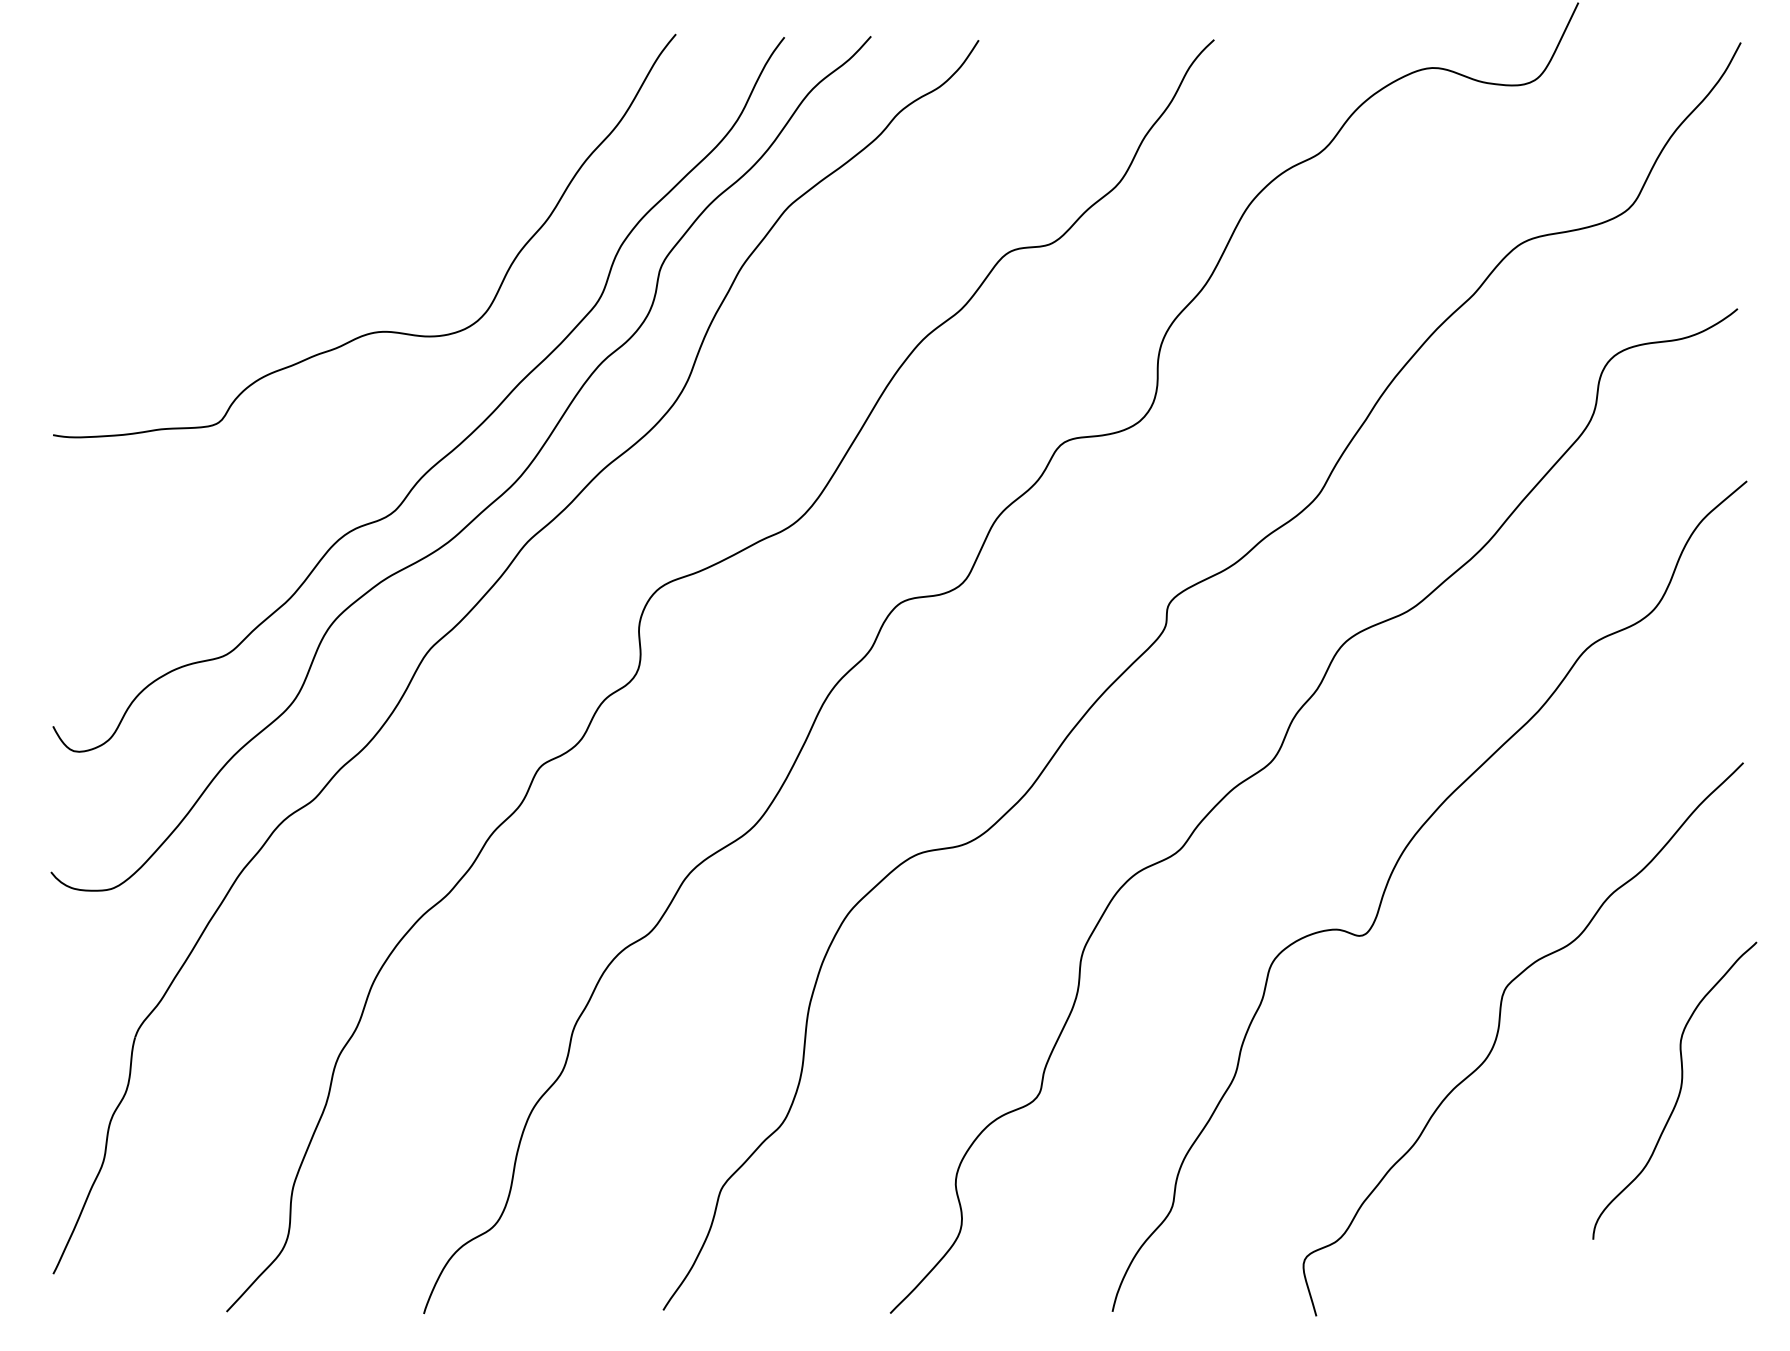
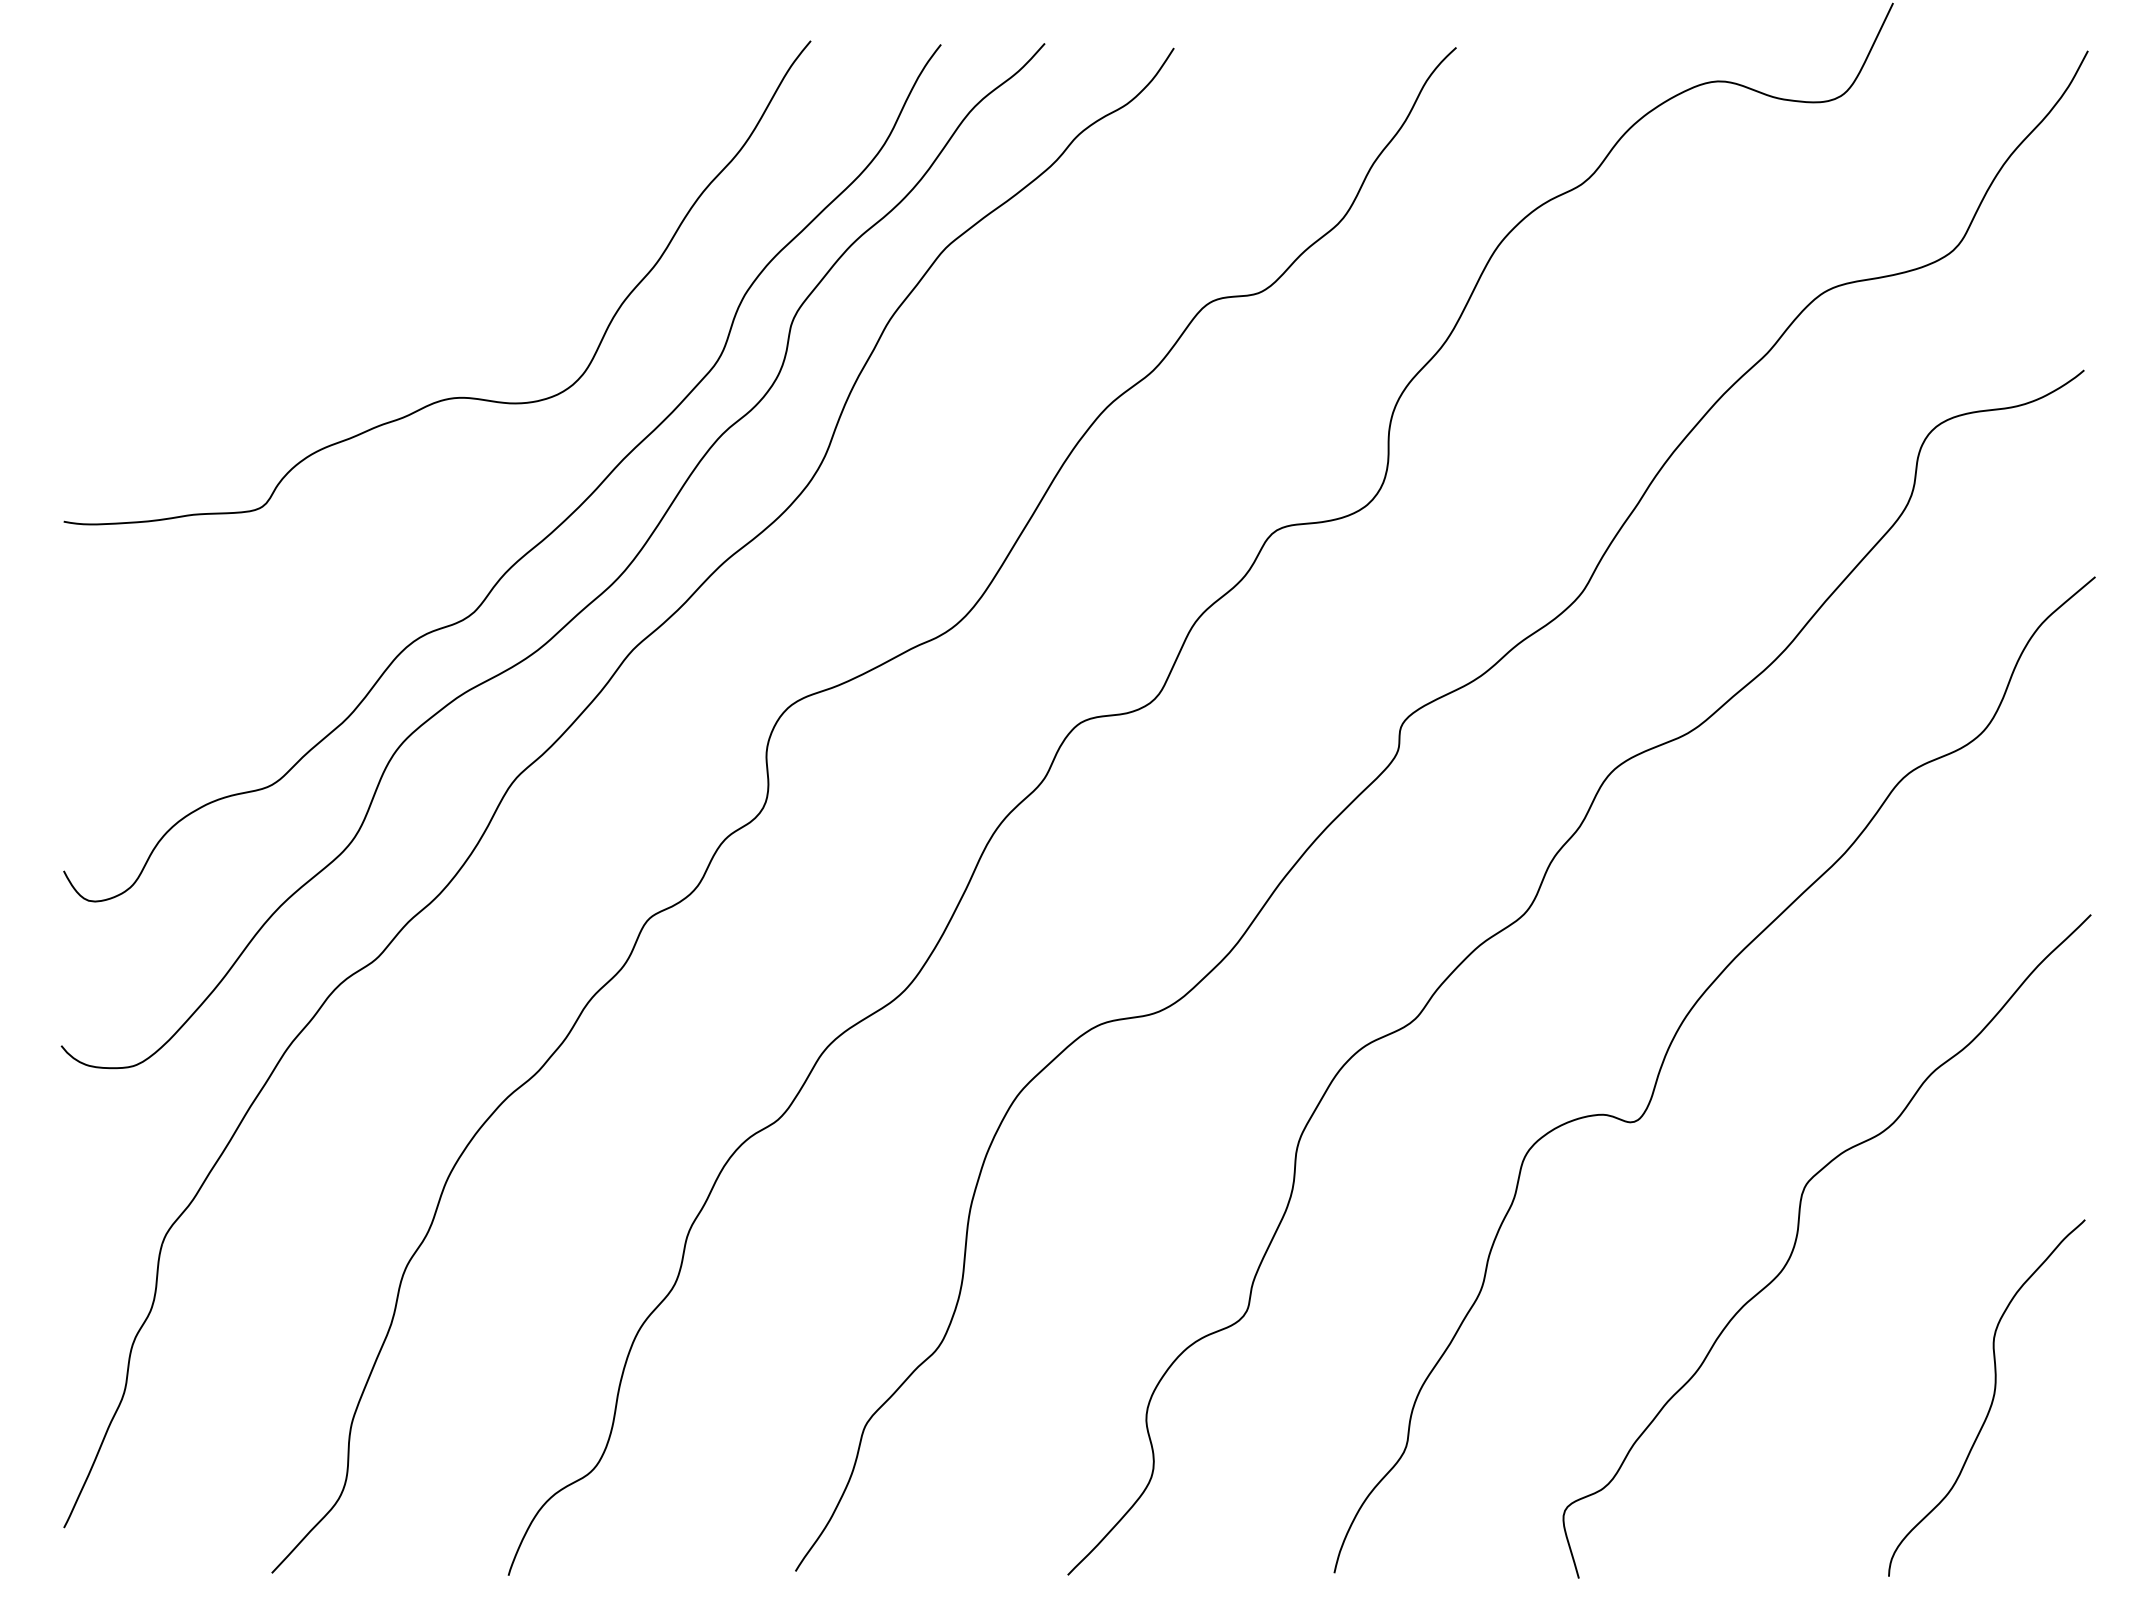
curve: (1678, 1092) -> (1991, 1400), moved

